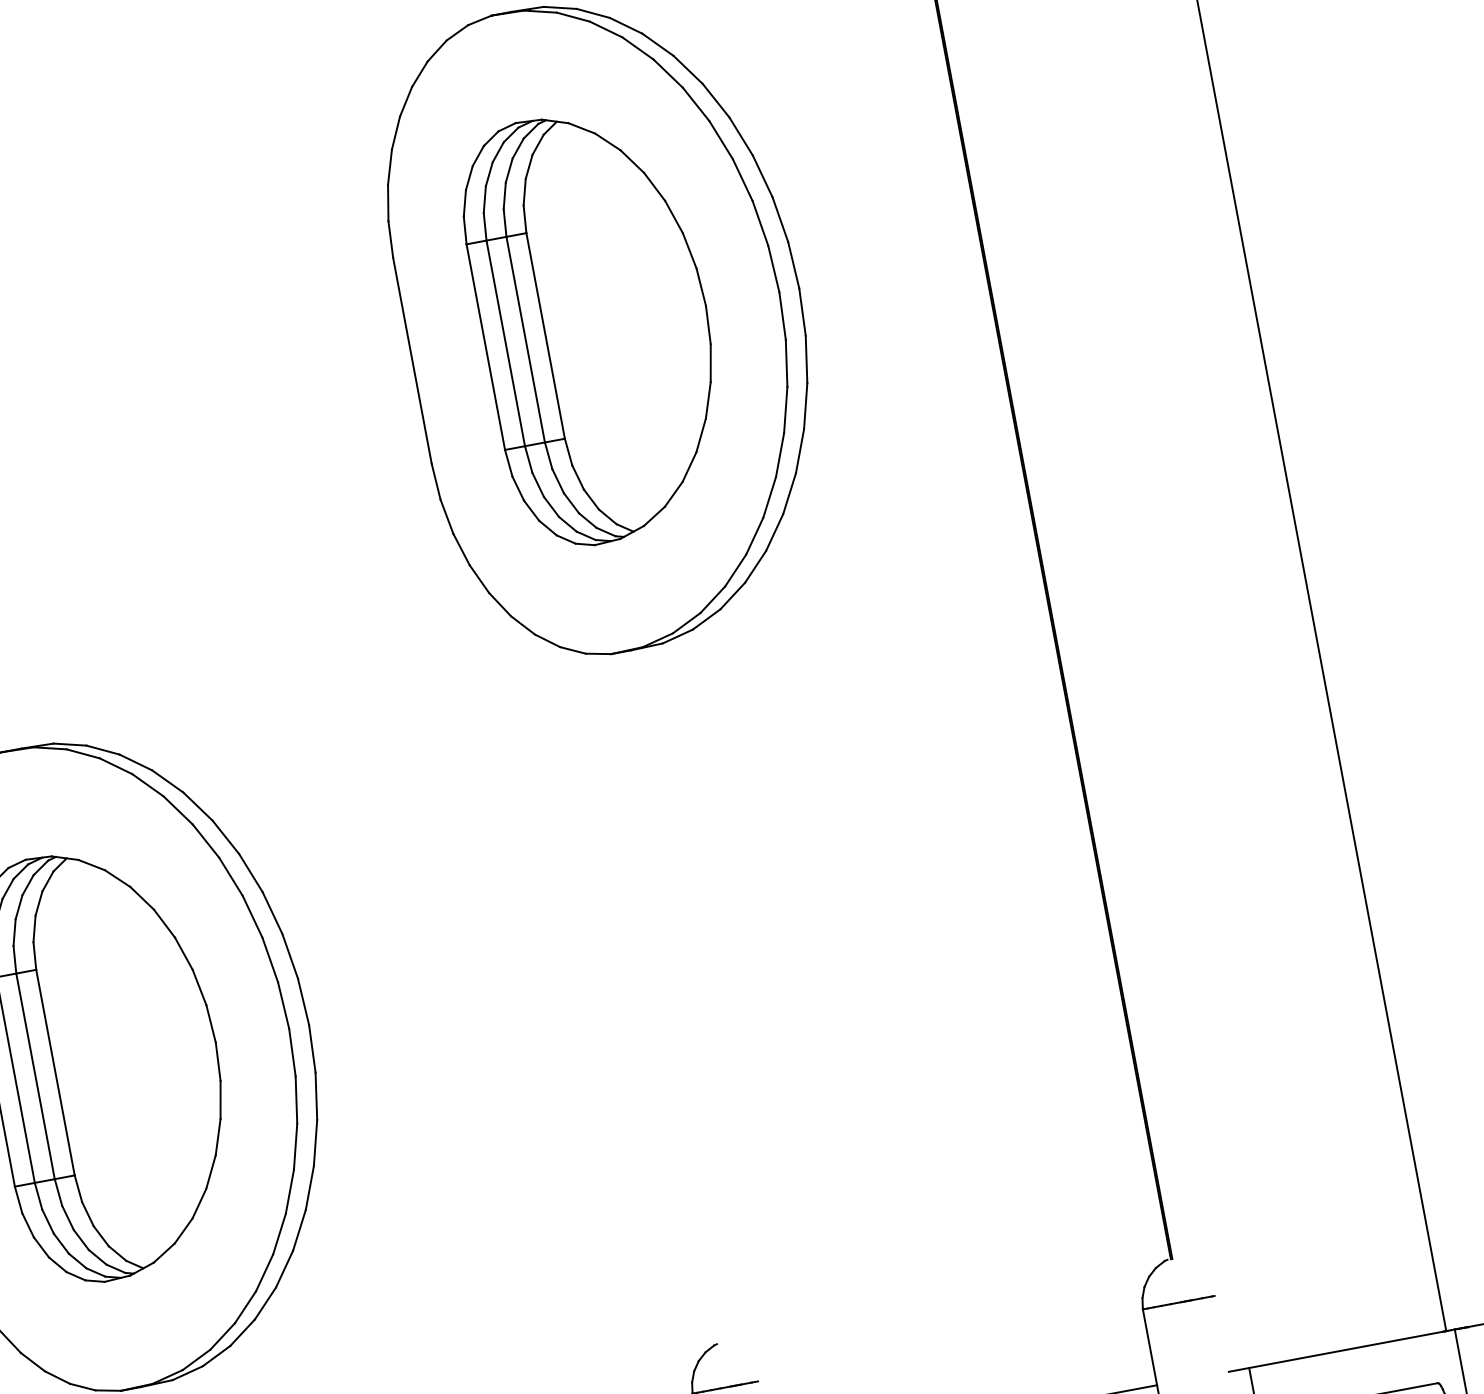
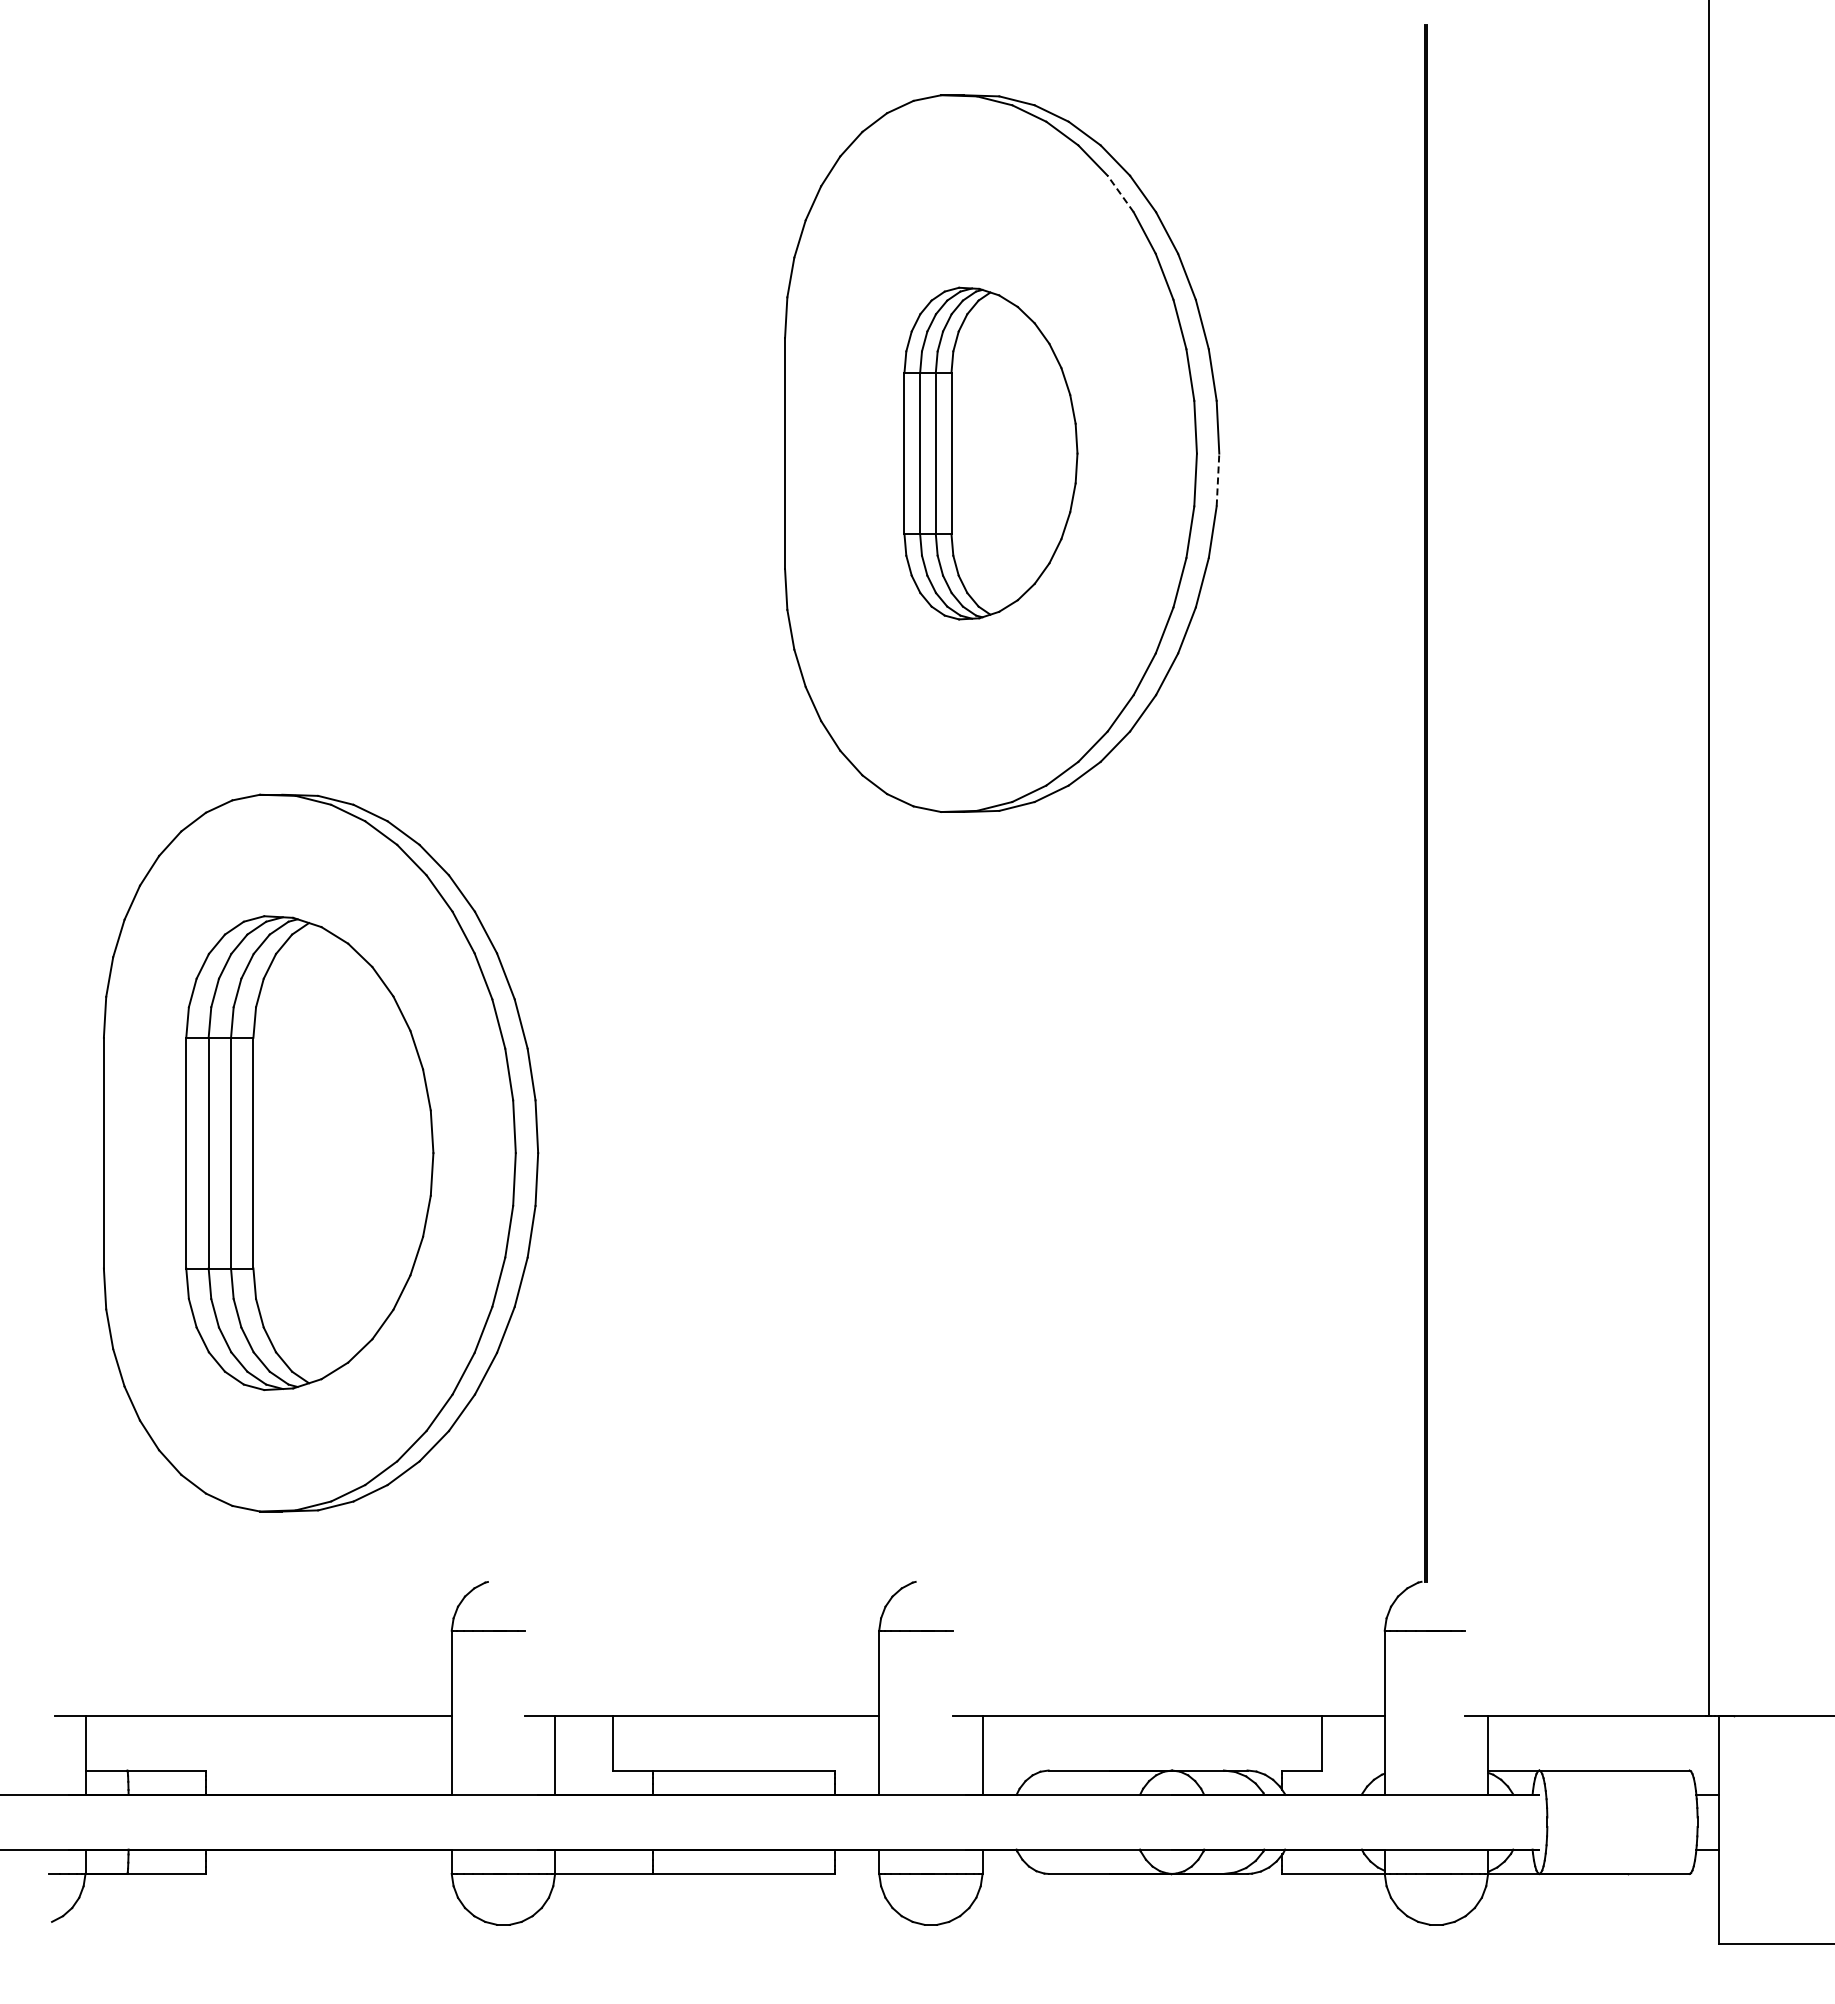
line: (667, 73) -> (1120, 193), solid -> dashed
line: (802, 311) -> (1218, 479), solid -> dashed
part: (595, 326) -> (990, 453), size x0.7

